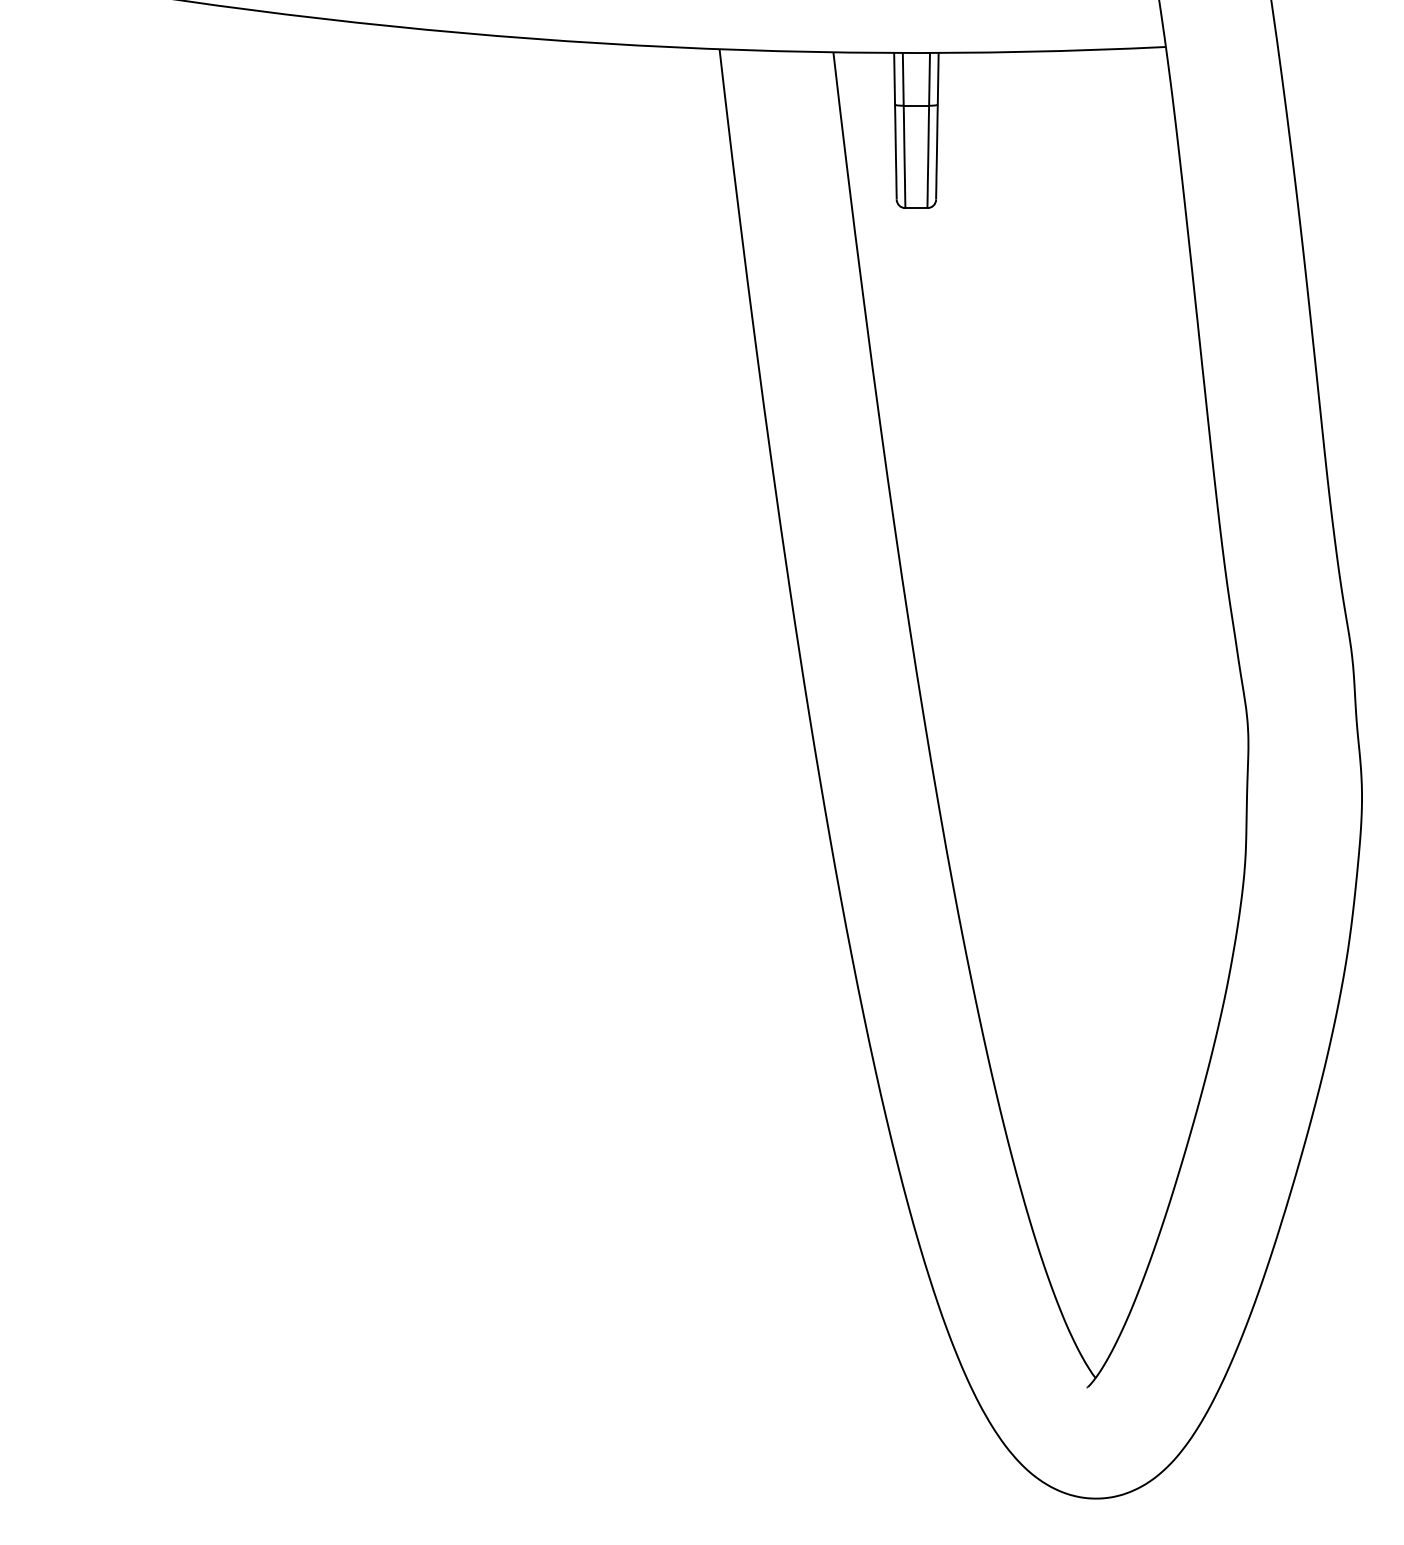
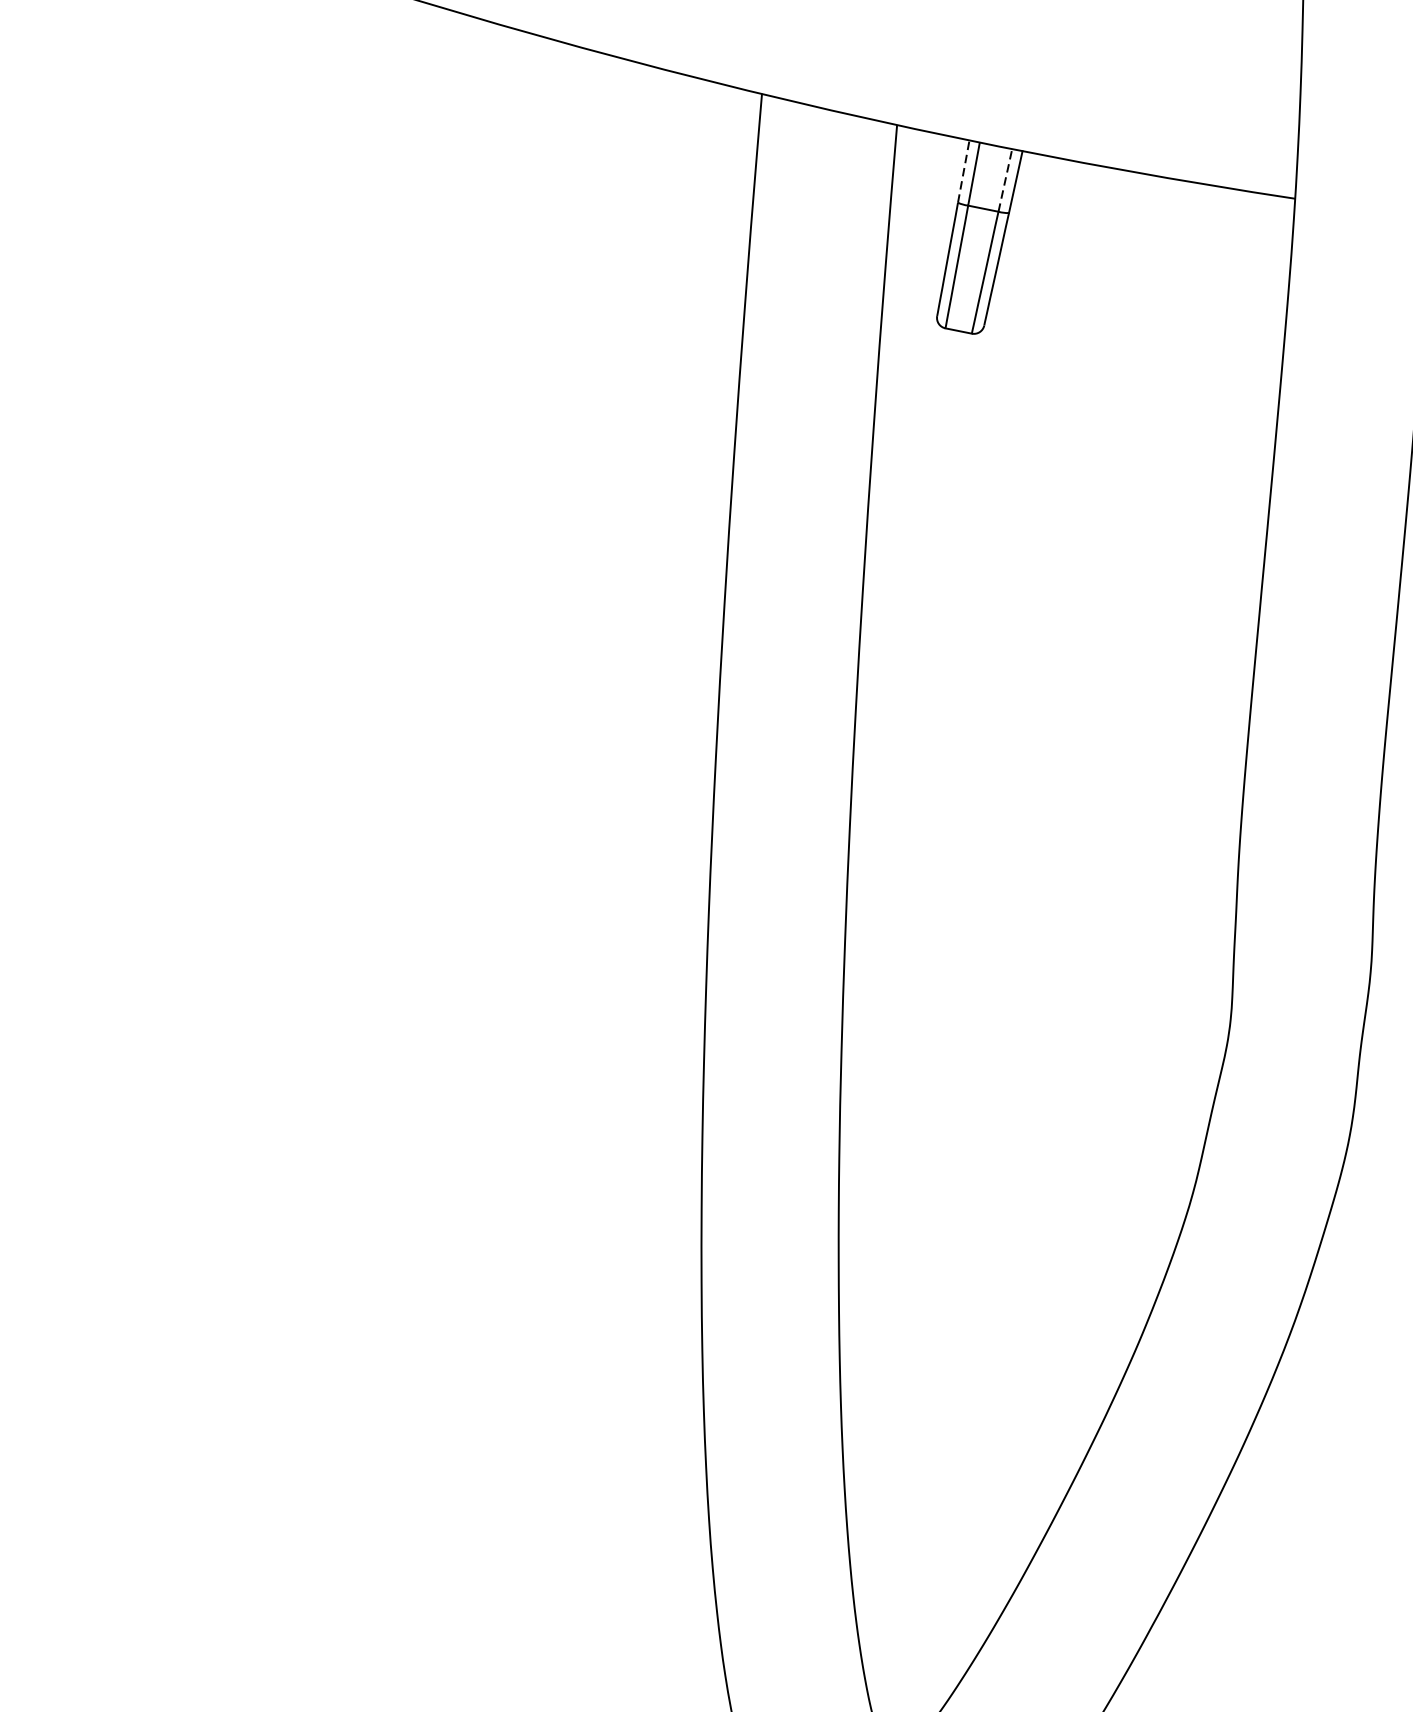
line: (929, 77) -> (1005, 178), solid -> dashed
line: (894, 78) -> (963, 171), solid -> dashed

